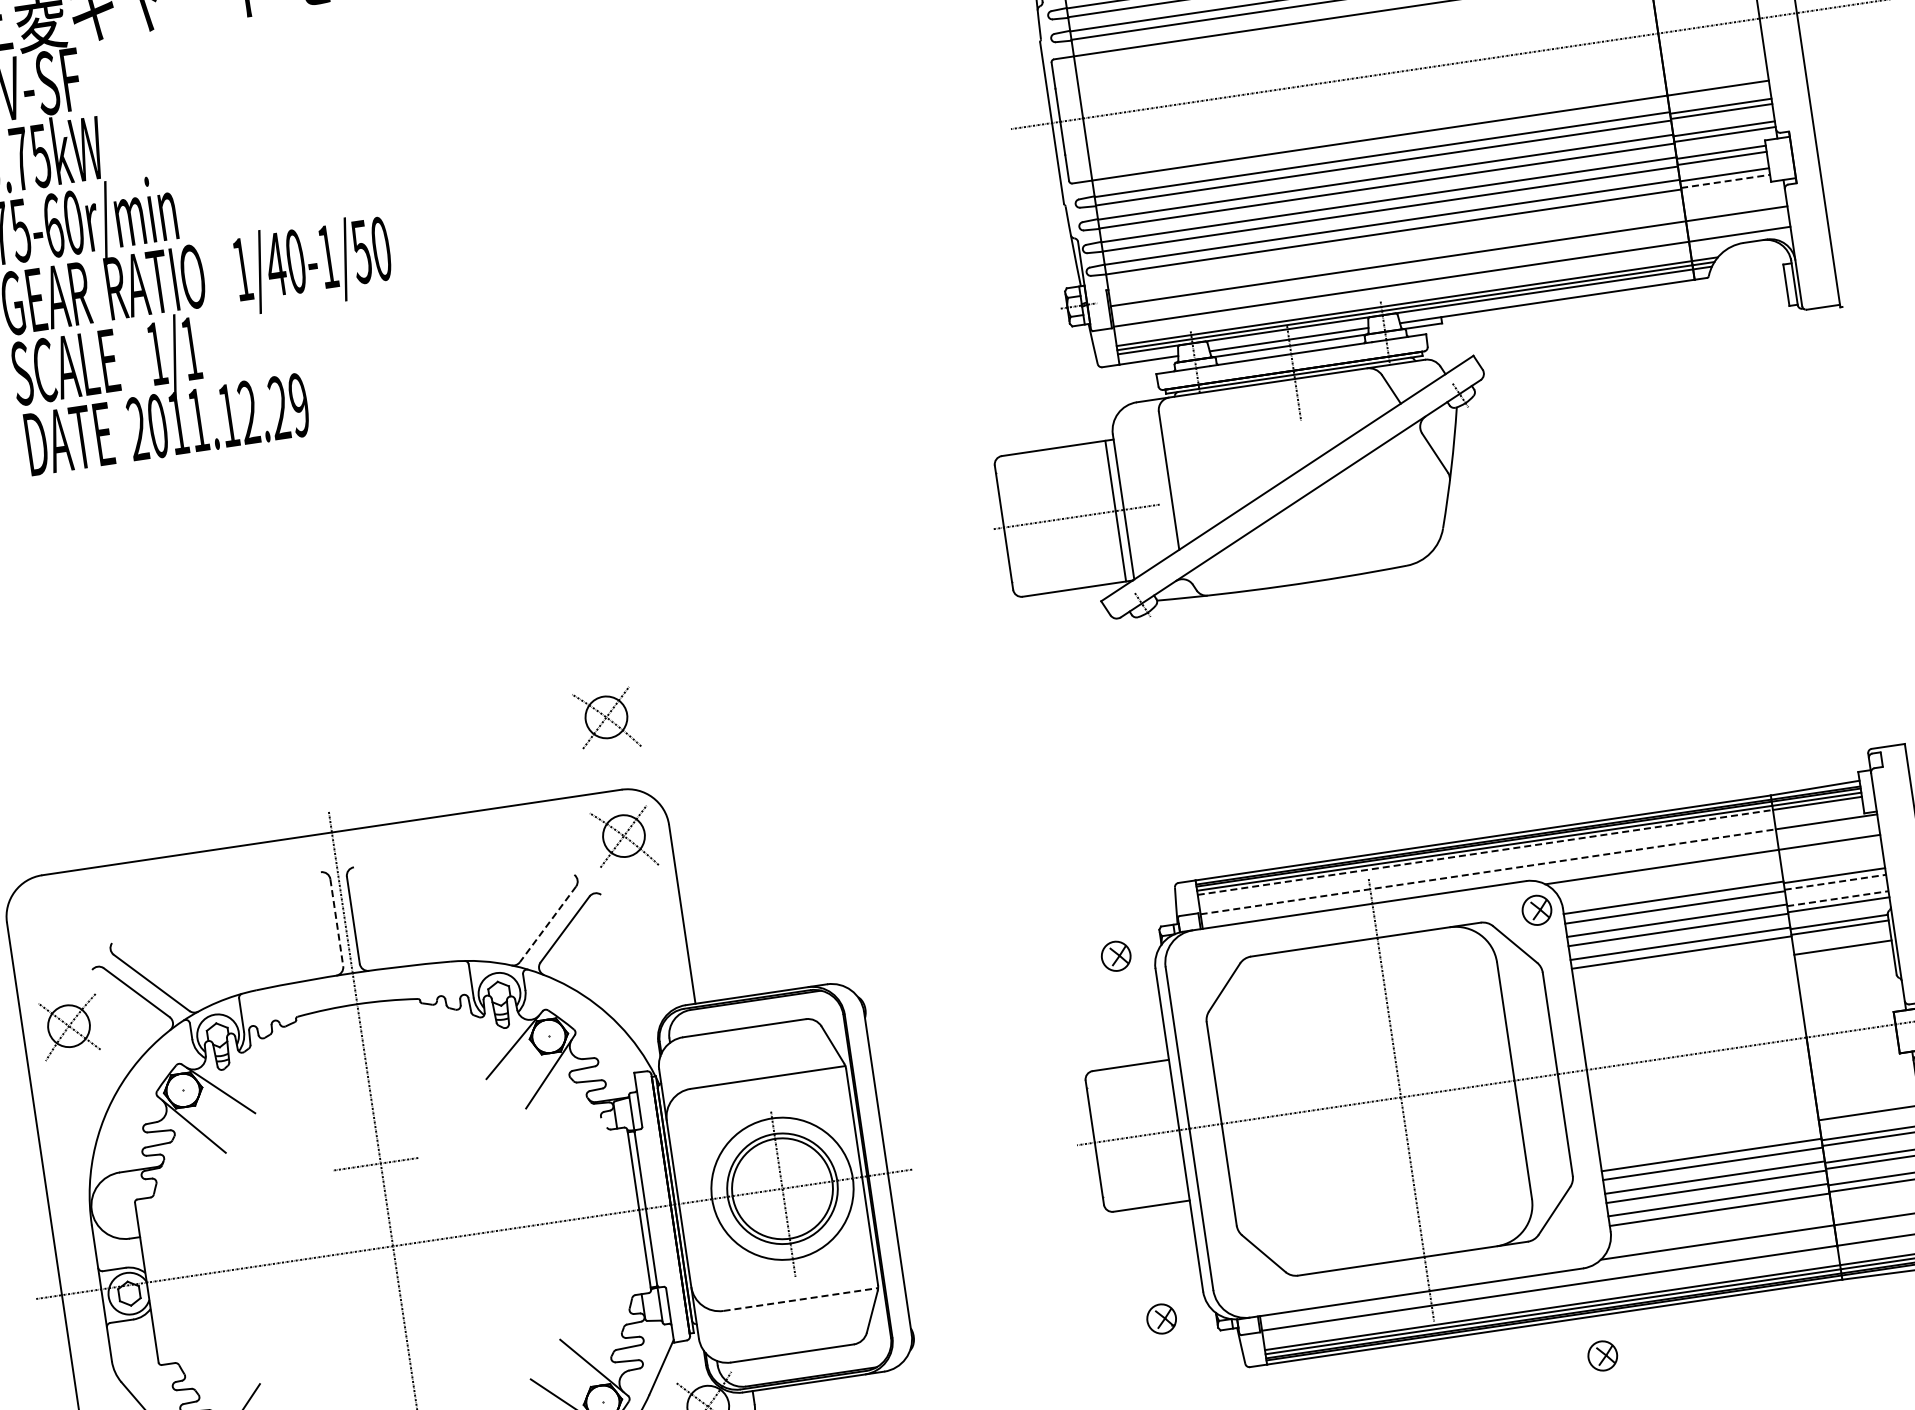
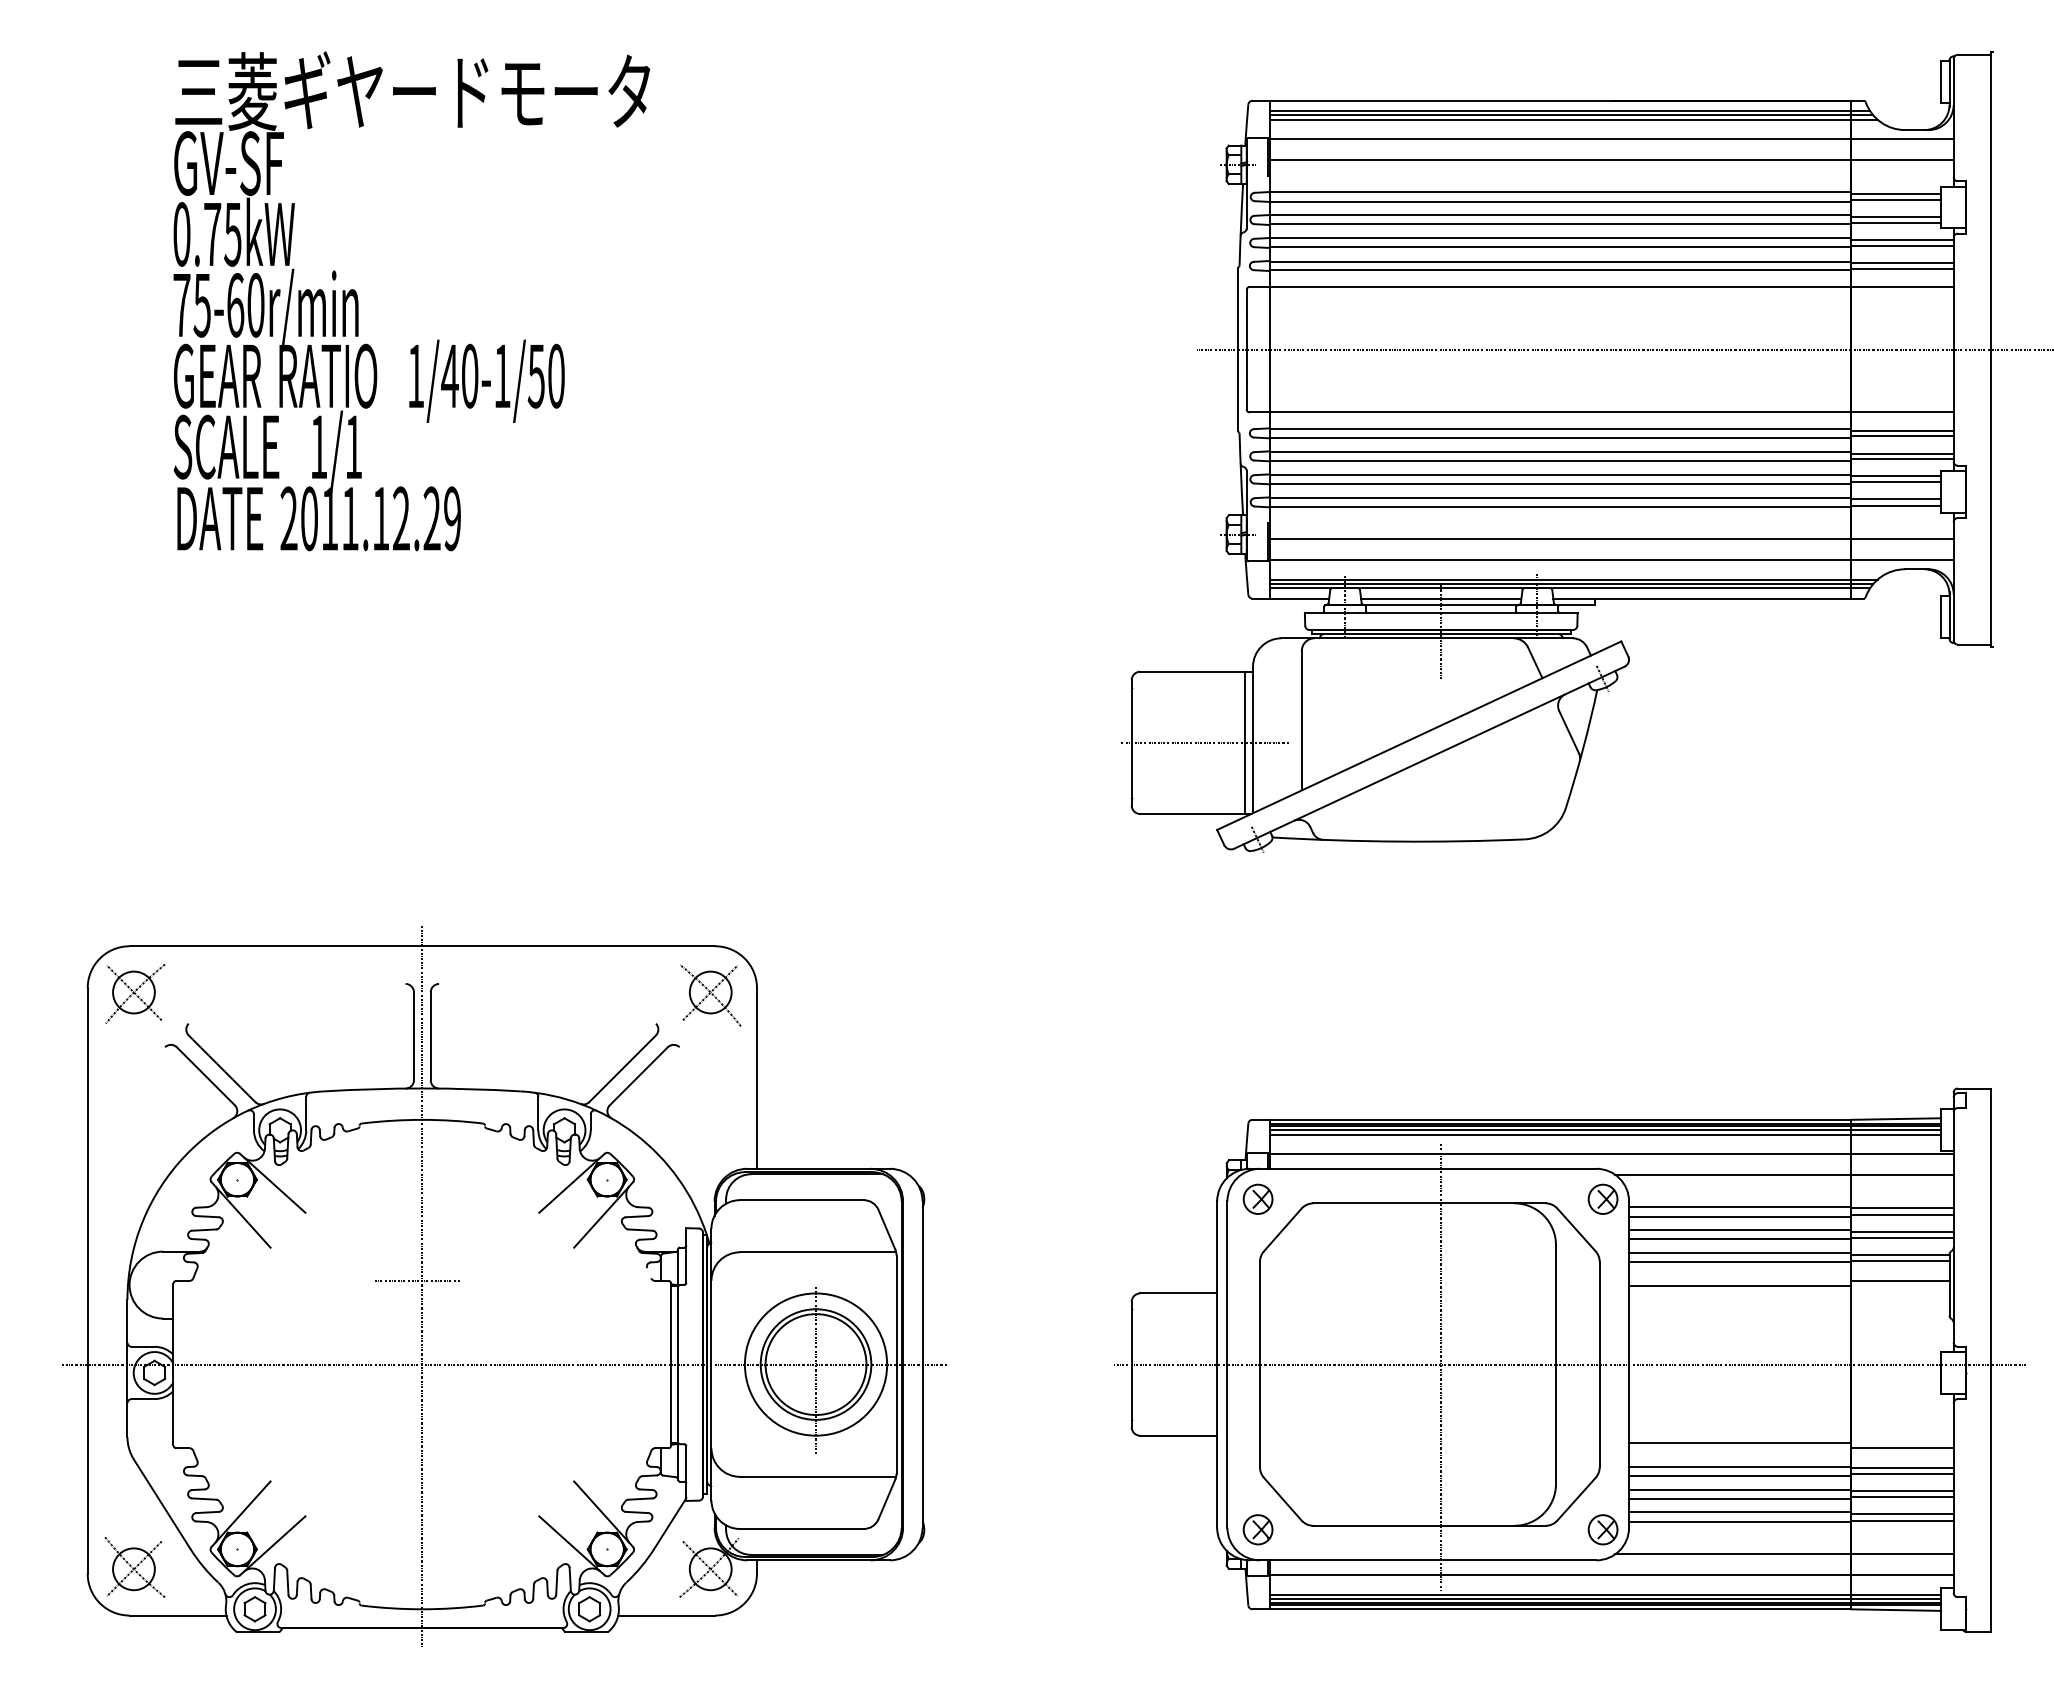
line: (1725, 181) -> (1896, 505), dashed -> solid
part: (606, 720) -> (710, 875), removed
line: (1485, 852) -> (1560, 1134), dashed -> solid
line: (1488, 872) -> (1560, 1154), dashed -> solid
line: (1835, 882) -> (1902, 1215), dashed -> solid
line: (1837, 898) -> (1902, 1231), dashed -> solid
line: (336, 923) -> (413, 1036), dashed -> solid
line: (547, 925) -> (622, 1069), dashed -> solid
part: (1115, 955) -> (1257, 1198), moved
line: (1685, 976) -> (1740, 1286), added
part: (70, 1026) -> (135, 993), moved
line: (1708, 1131) -> (1740, 1443), added
line: (801, 1299) -> (818, 1476), dashed -> solid
part: (1161, 1318) -> (1257, 1529), moved
part: (1602, 1355) -> (1602, 1529), moved

